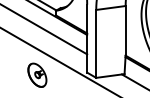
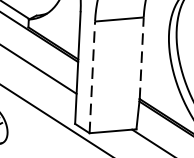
line: (125, 30) -> (141, 57), solid -> dashed
line: (96, 43) -> (92, 76), solid -> dashed

